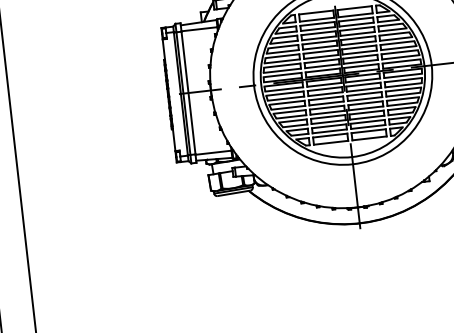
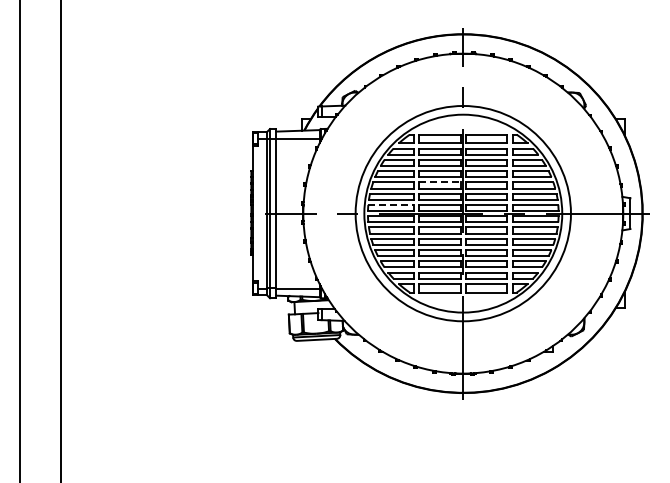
line: (320, 52) -> (439, 182), solid -> dashed
line: (282, 74) -> (391, 204), solid -> dashed

